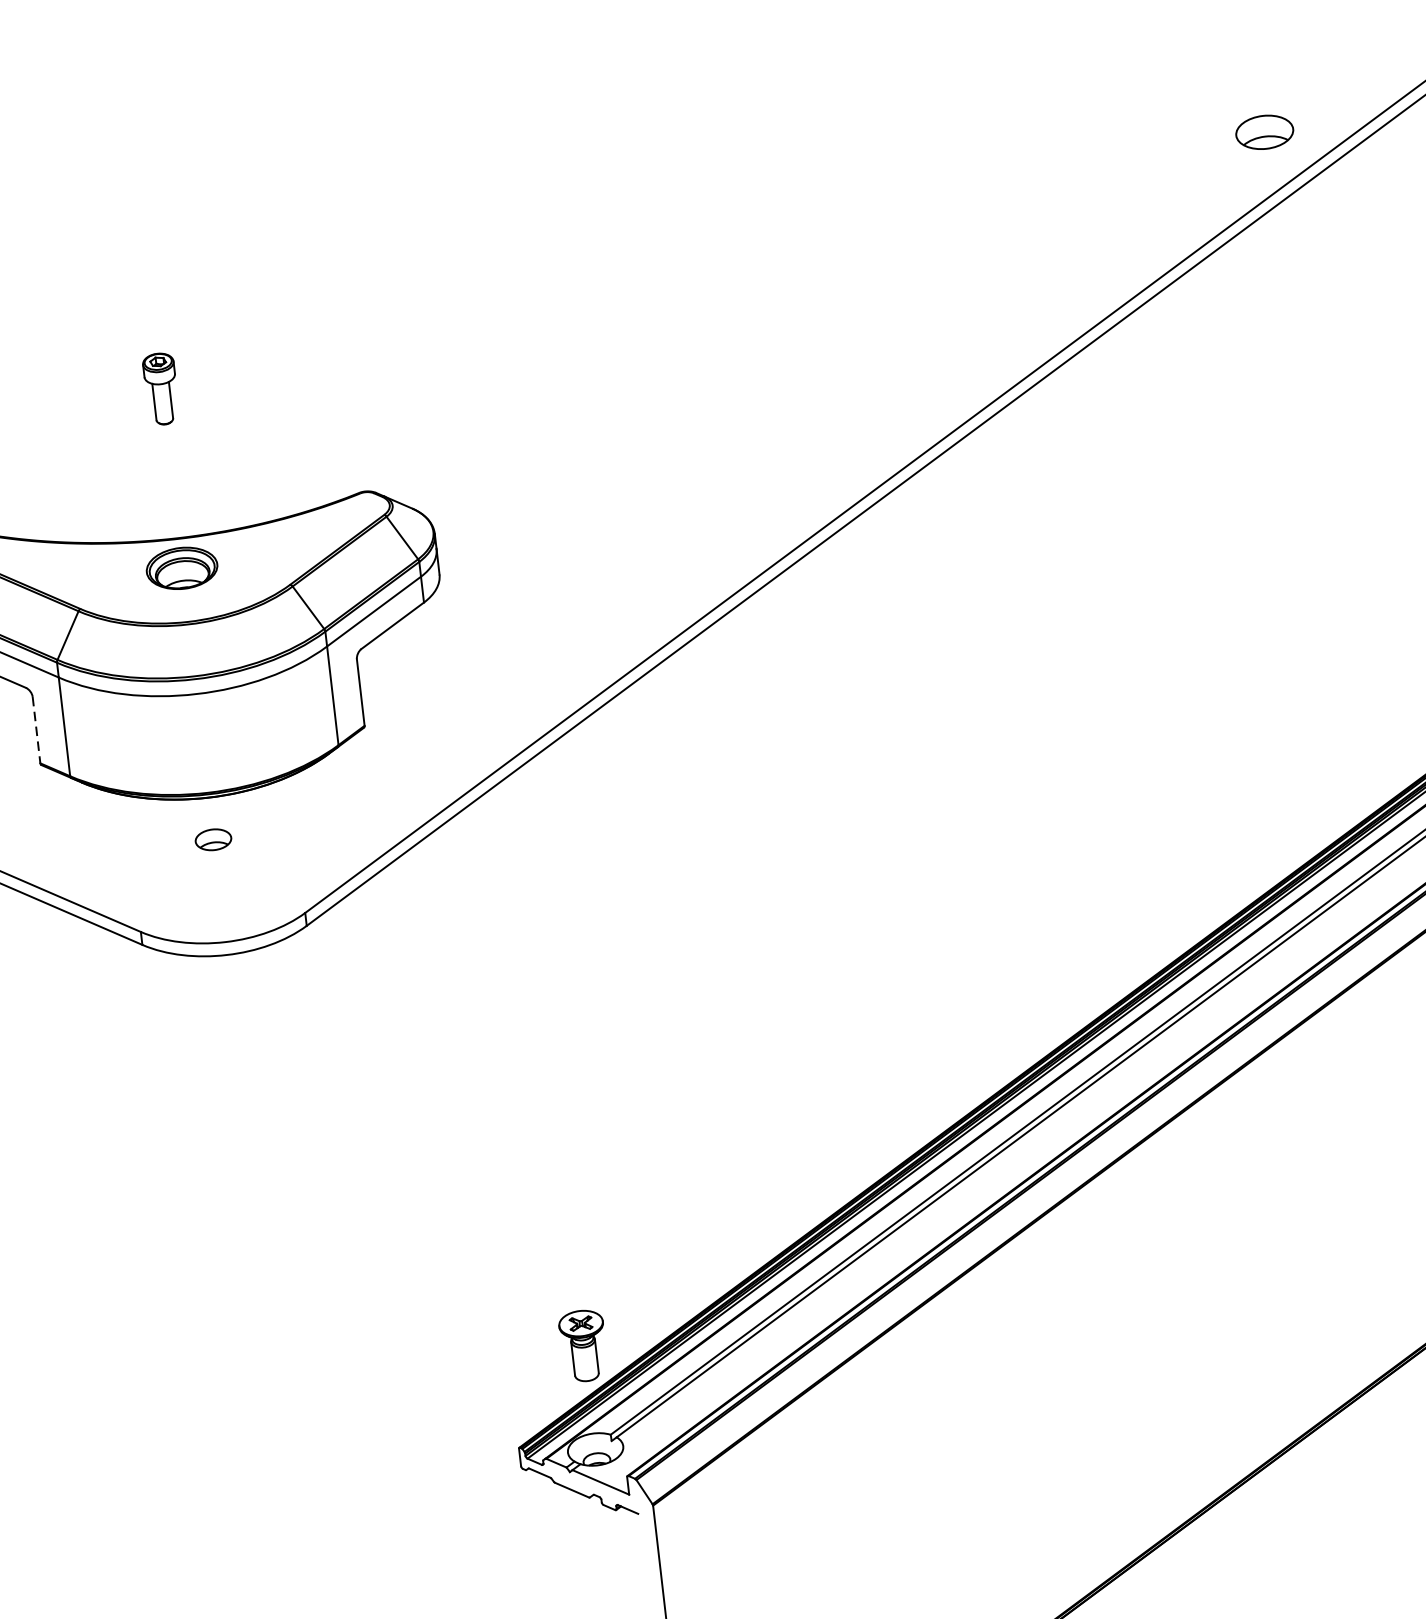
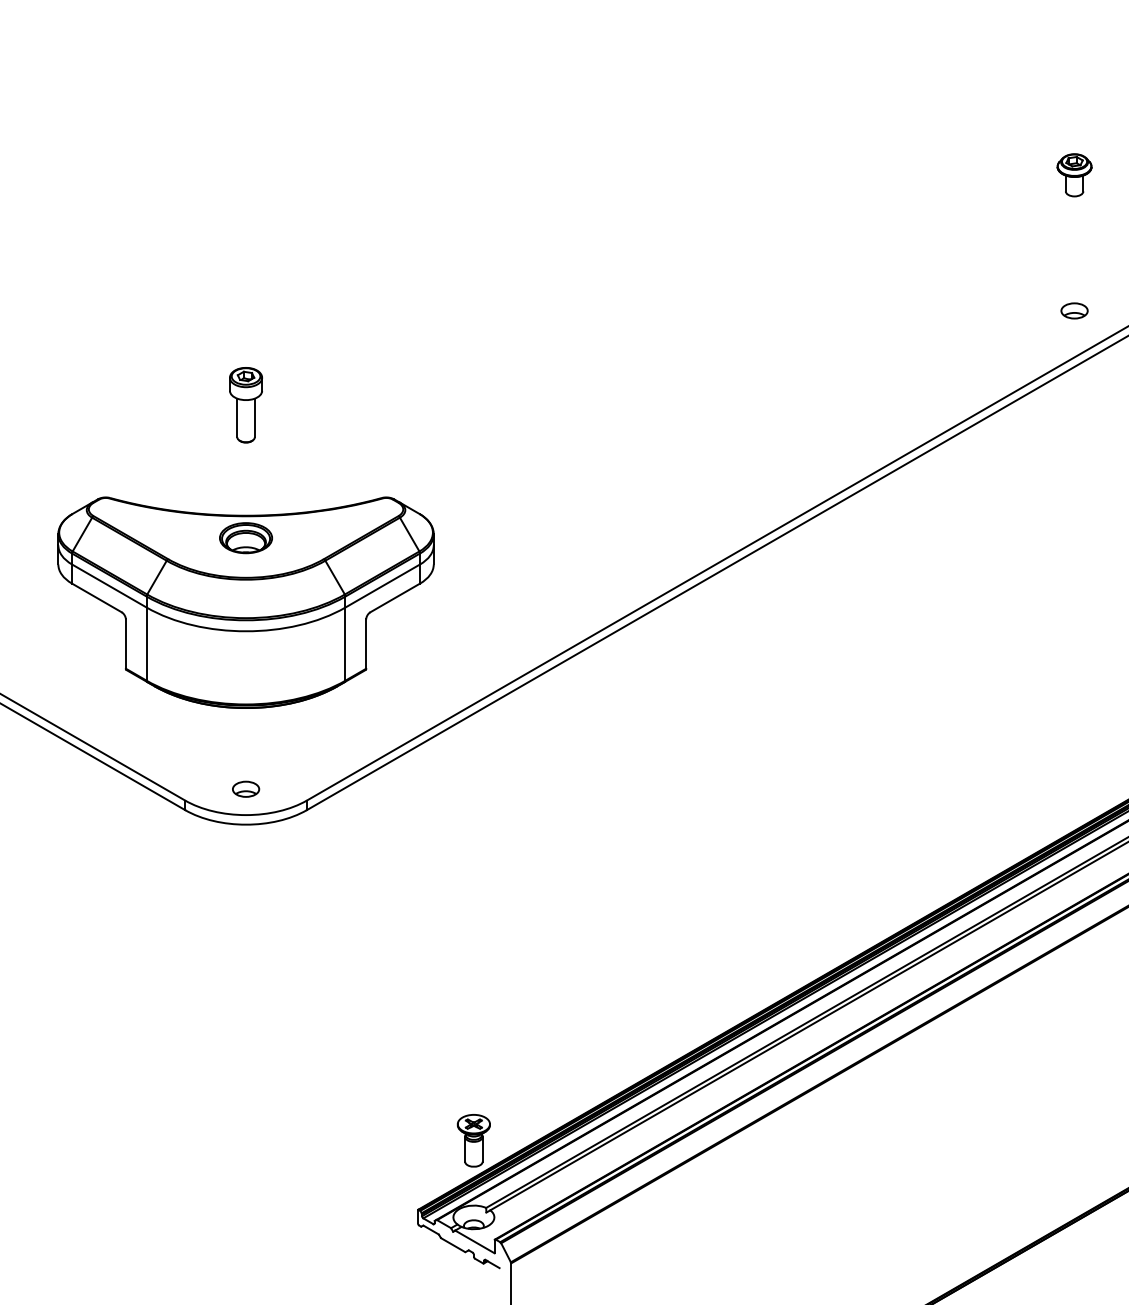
part: (1264, 131) -> (1074, 310), size x0.62
part: (160, 389) -> (245, 405), size x1.43
line: (36, 730) -> (125, 644), dashed -> solid
part: (213, 838) -> (246, 788), moved

